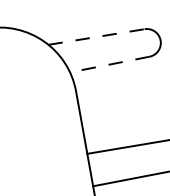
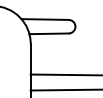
line: (97, 36) -> (45, 19), dashed -> solid
line: (110, 63) -> (49, 33), dashed -> solid

